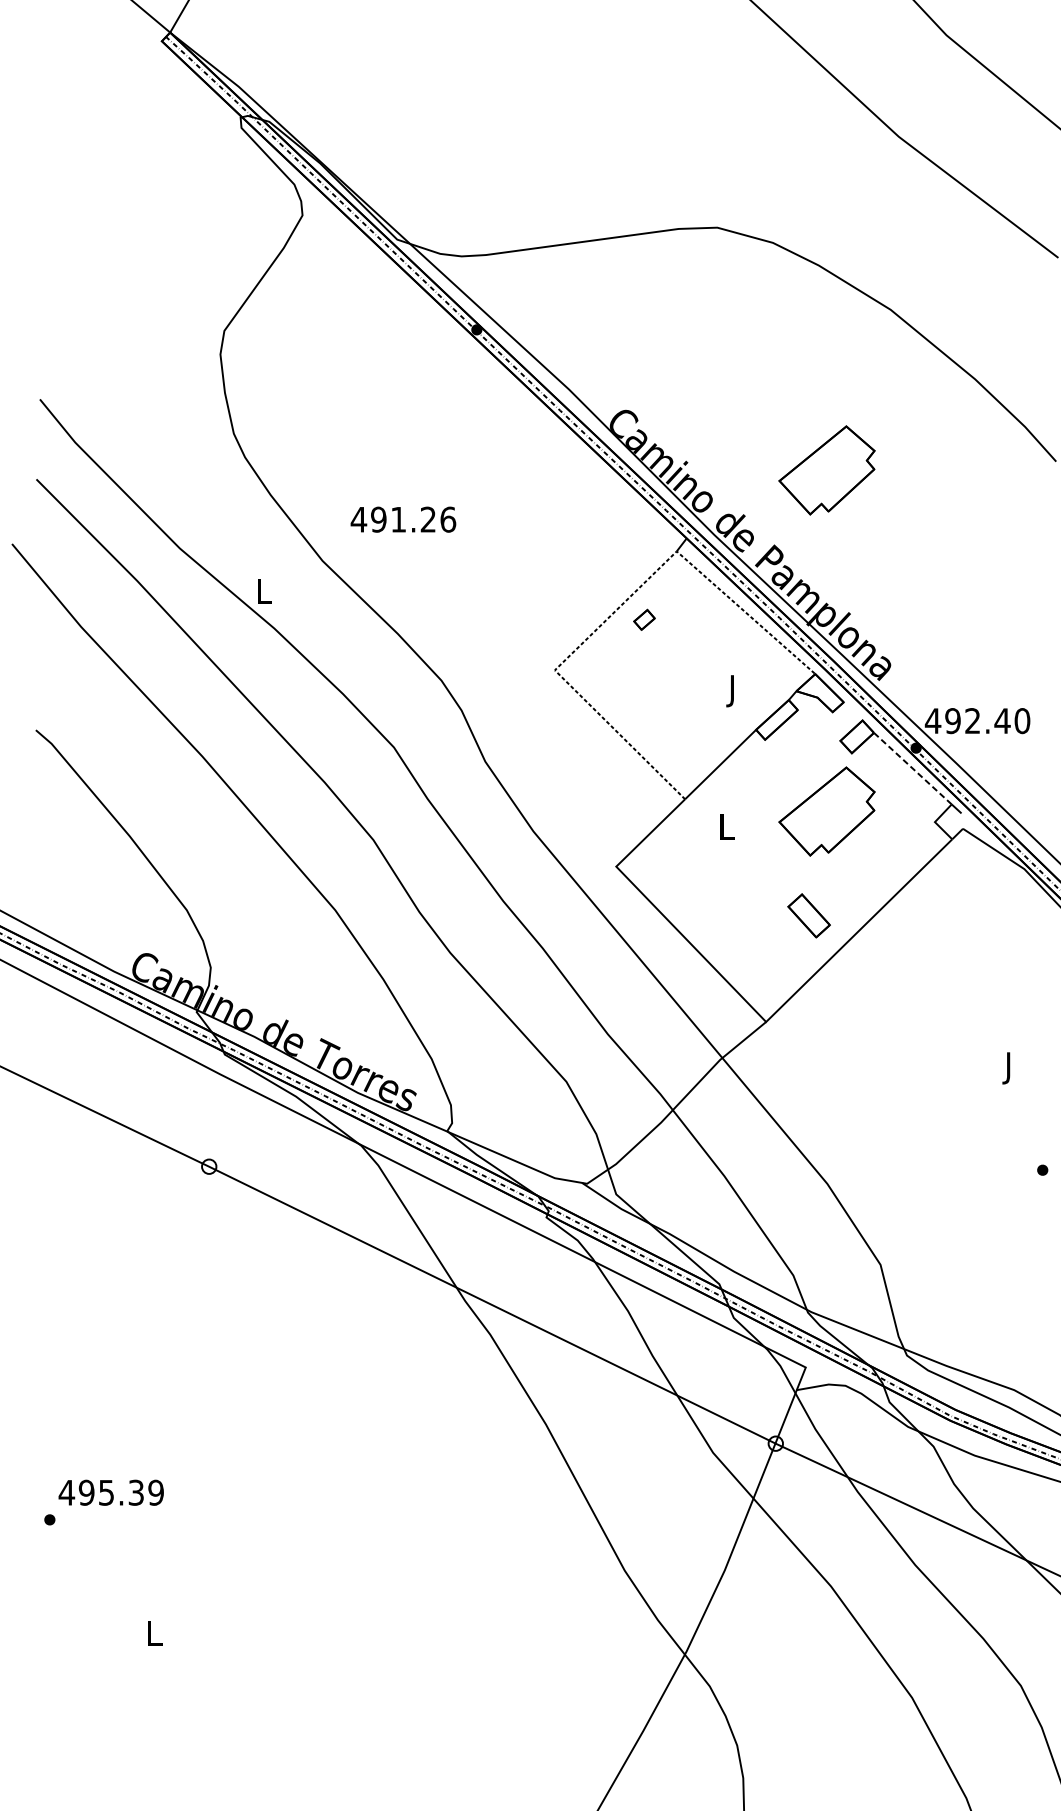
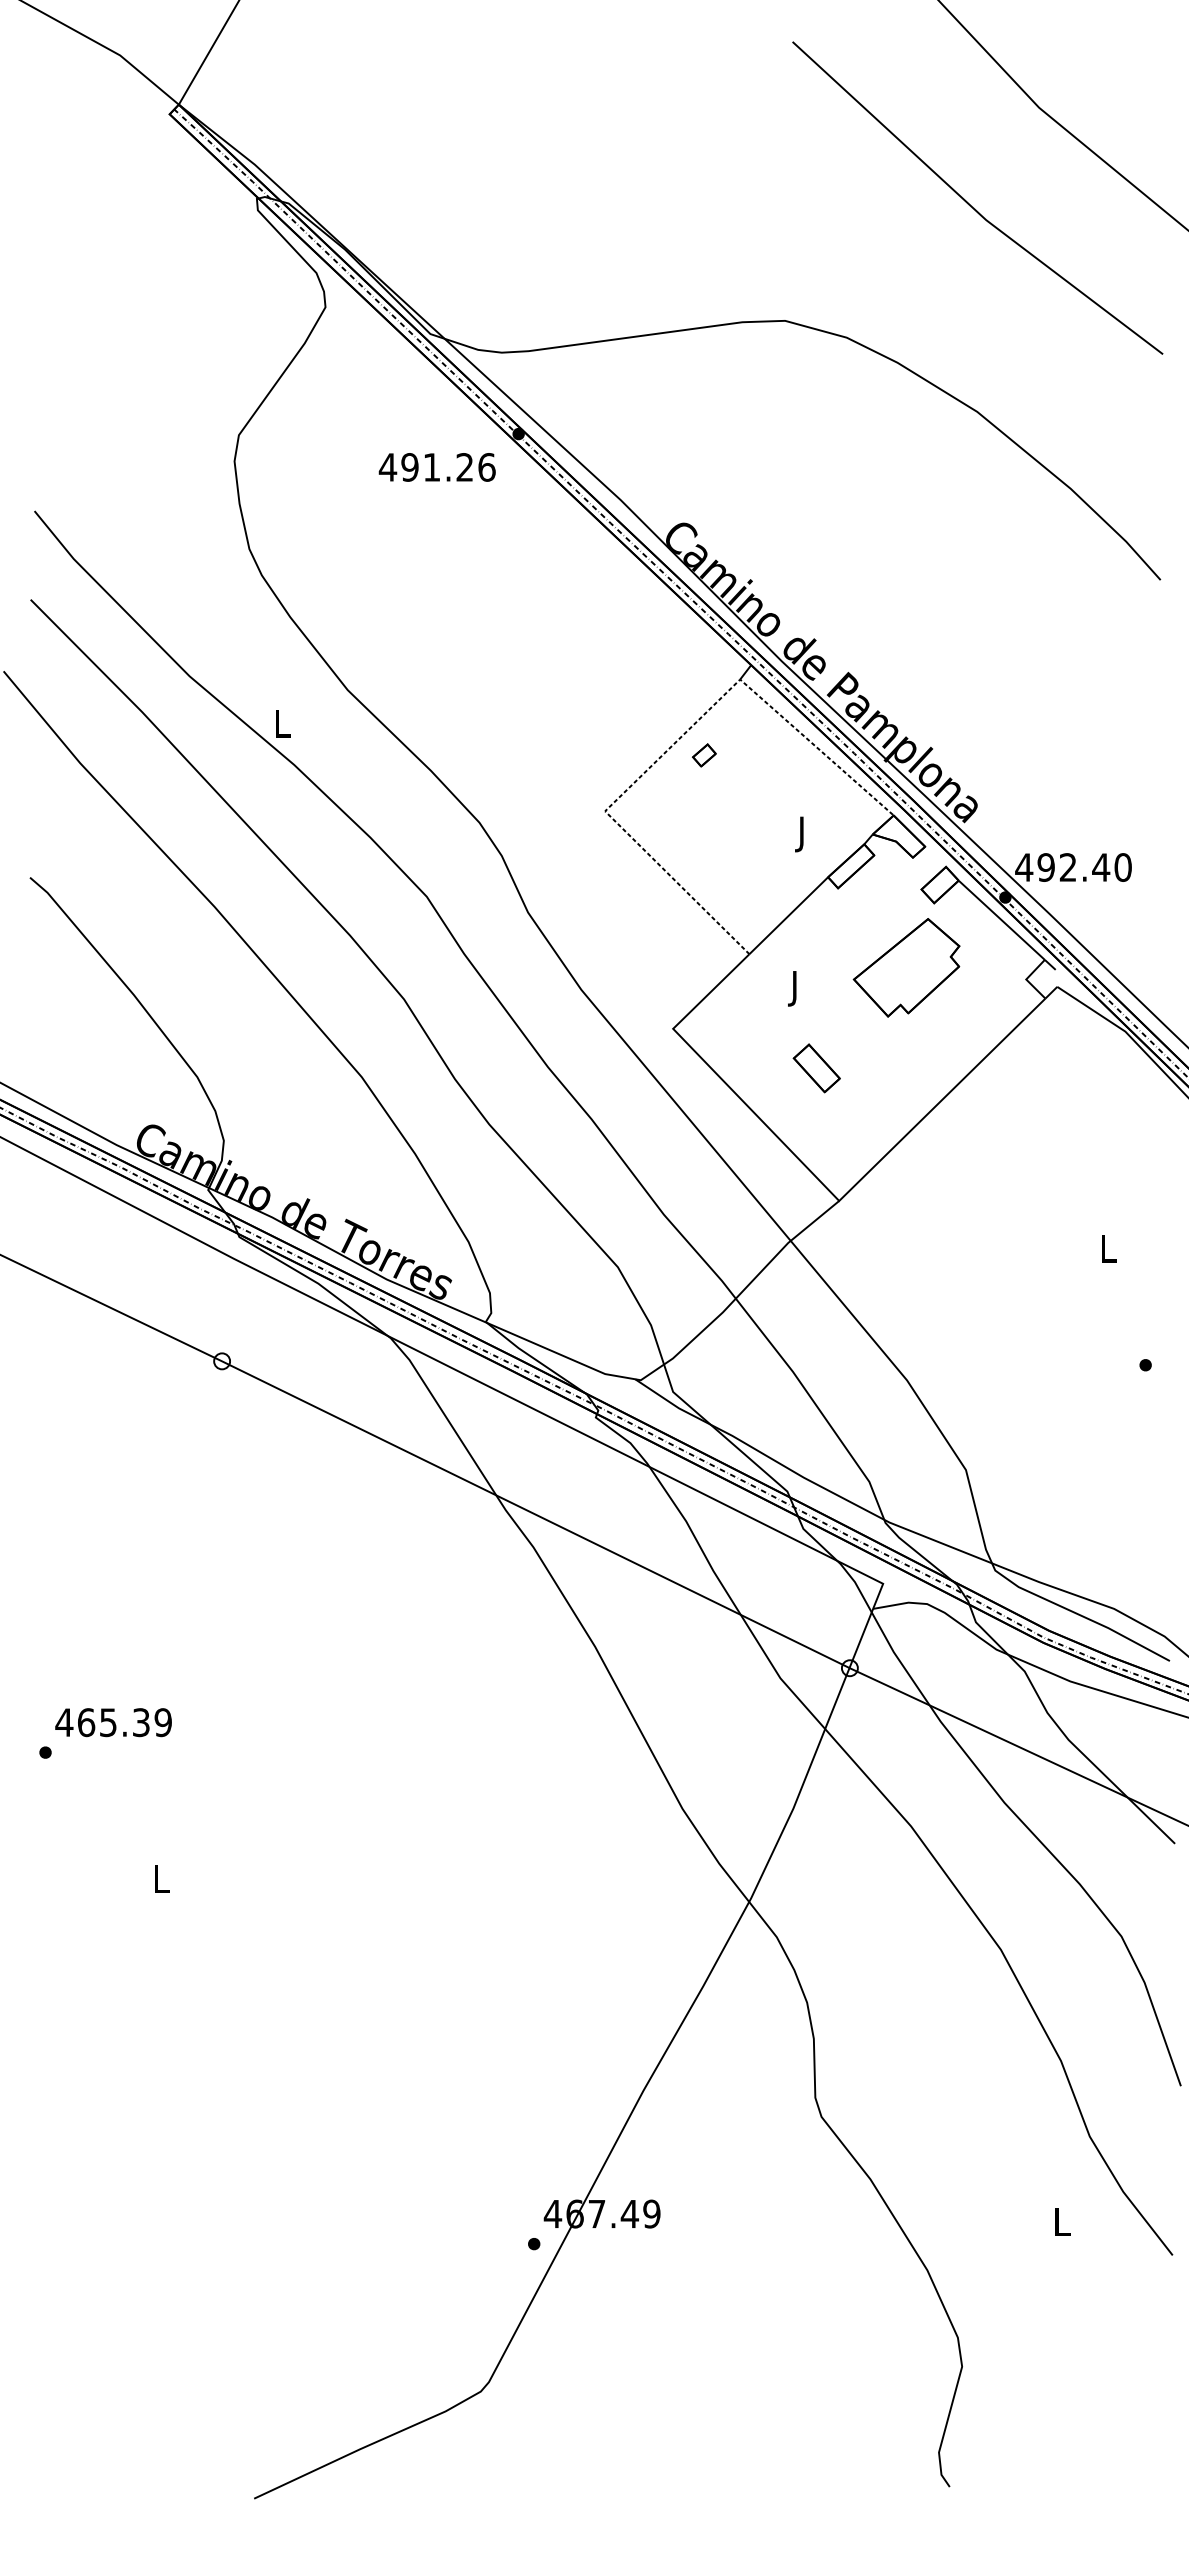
part: (826, 470) -> (906, 589), removed
text: (402, 519) -> (436, 467), moved
line: (912, 768) -> (1001, 920), dashed -> solid
text: (726, 830) -> (795, 988), L -> J
part: (808, 915) -> (816, 1068), moved
text: (1009, 1068) -> (1108, 1252), J -> L
text: (86, 1492) -> (86, 1722), 495.39 -> 465.39

